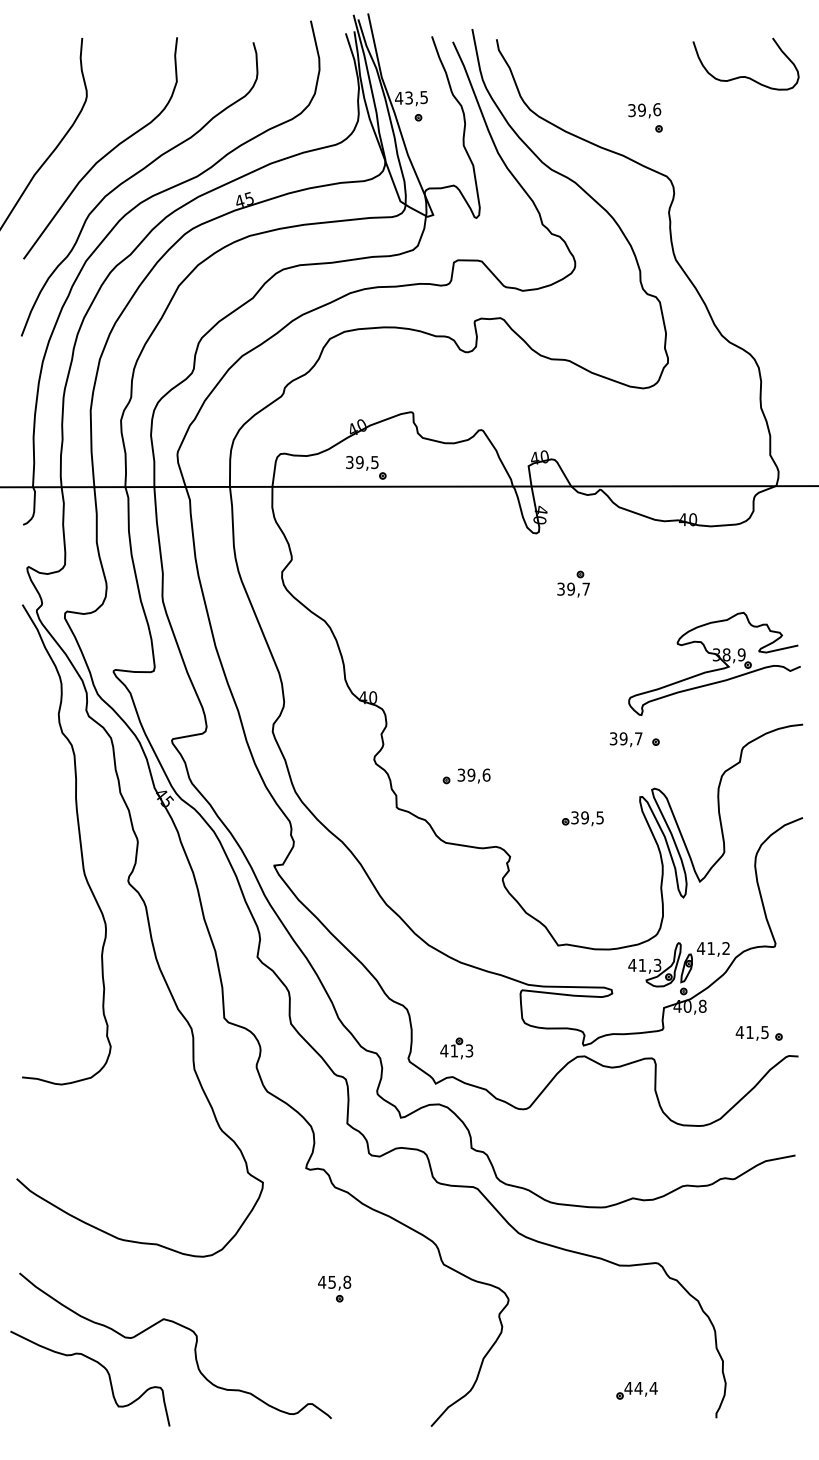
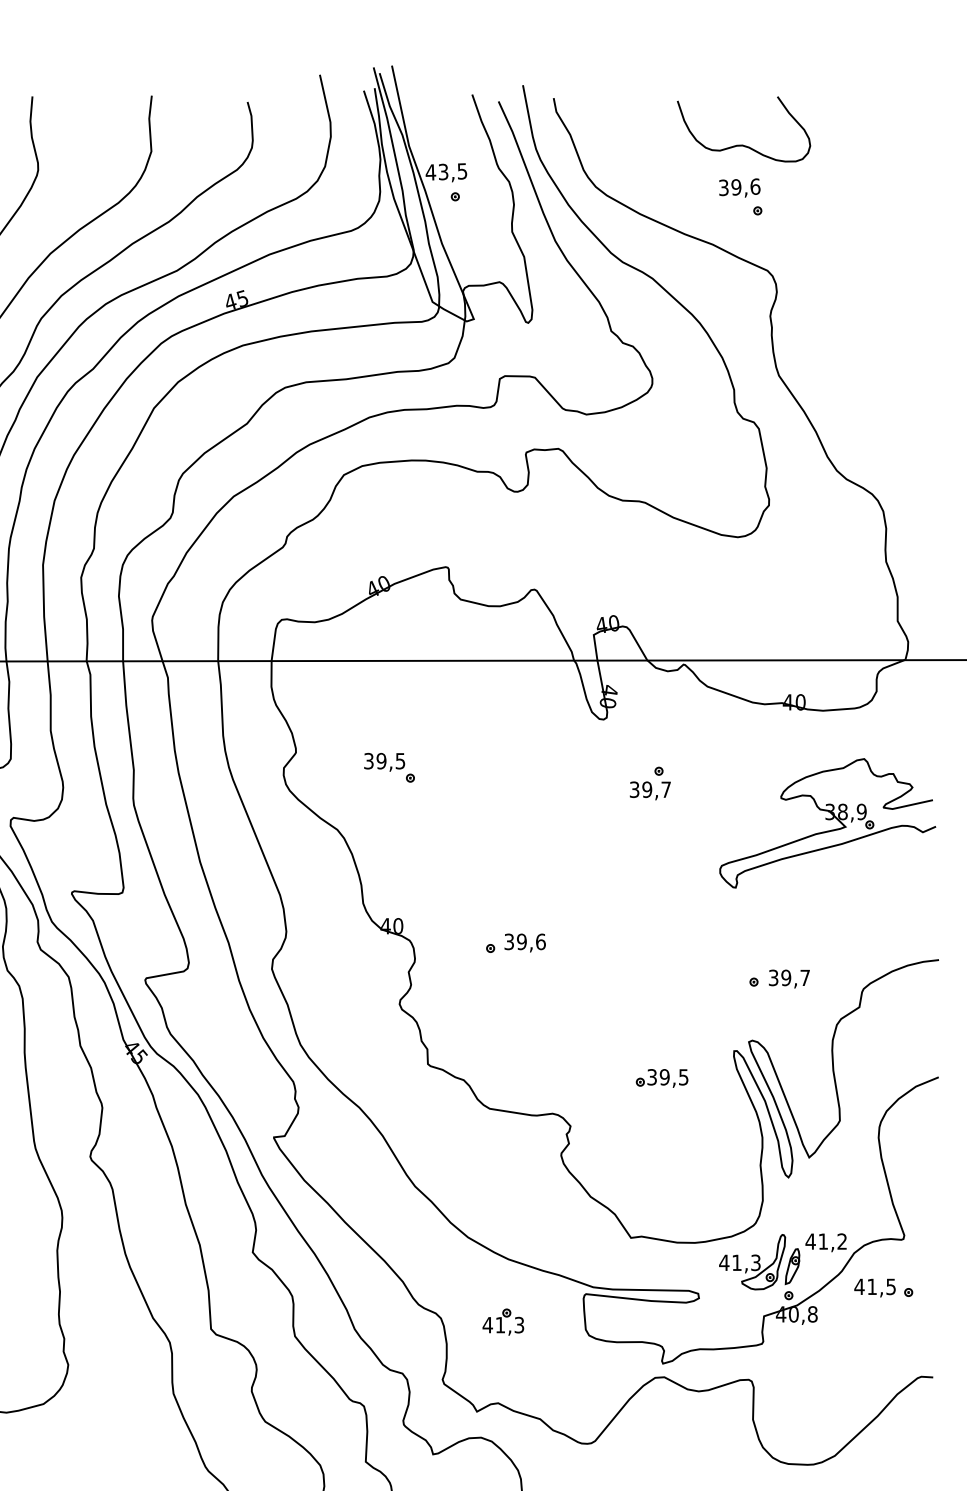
curve: (745, 76) -> (743, 144), moved
part: (366, 467) -> (389, 767), moved
part: (714, 663) -> (827, 822), moved
text: (625, 739) -> (788, 978), moved
part: (466, 776) -> (515, 943), moved
part: (758, 1033) -> (882, 1288), moved
part: (456, 1048) -> (503, 1322), moved

